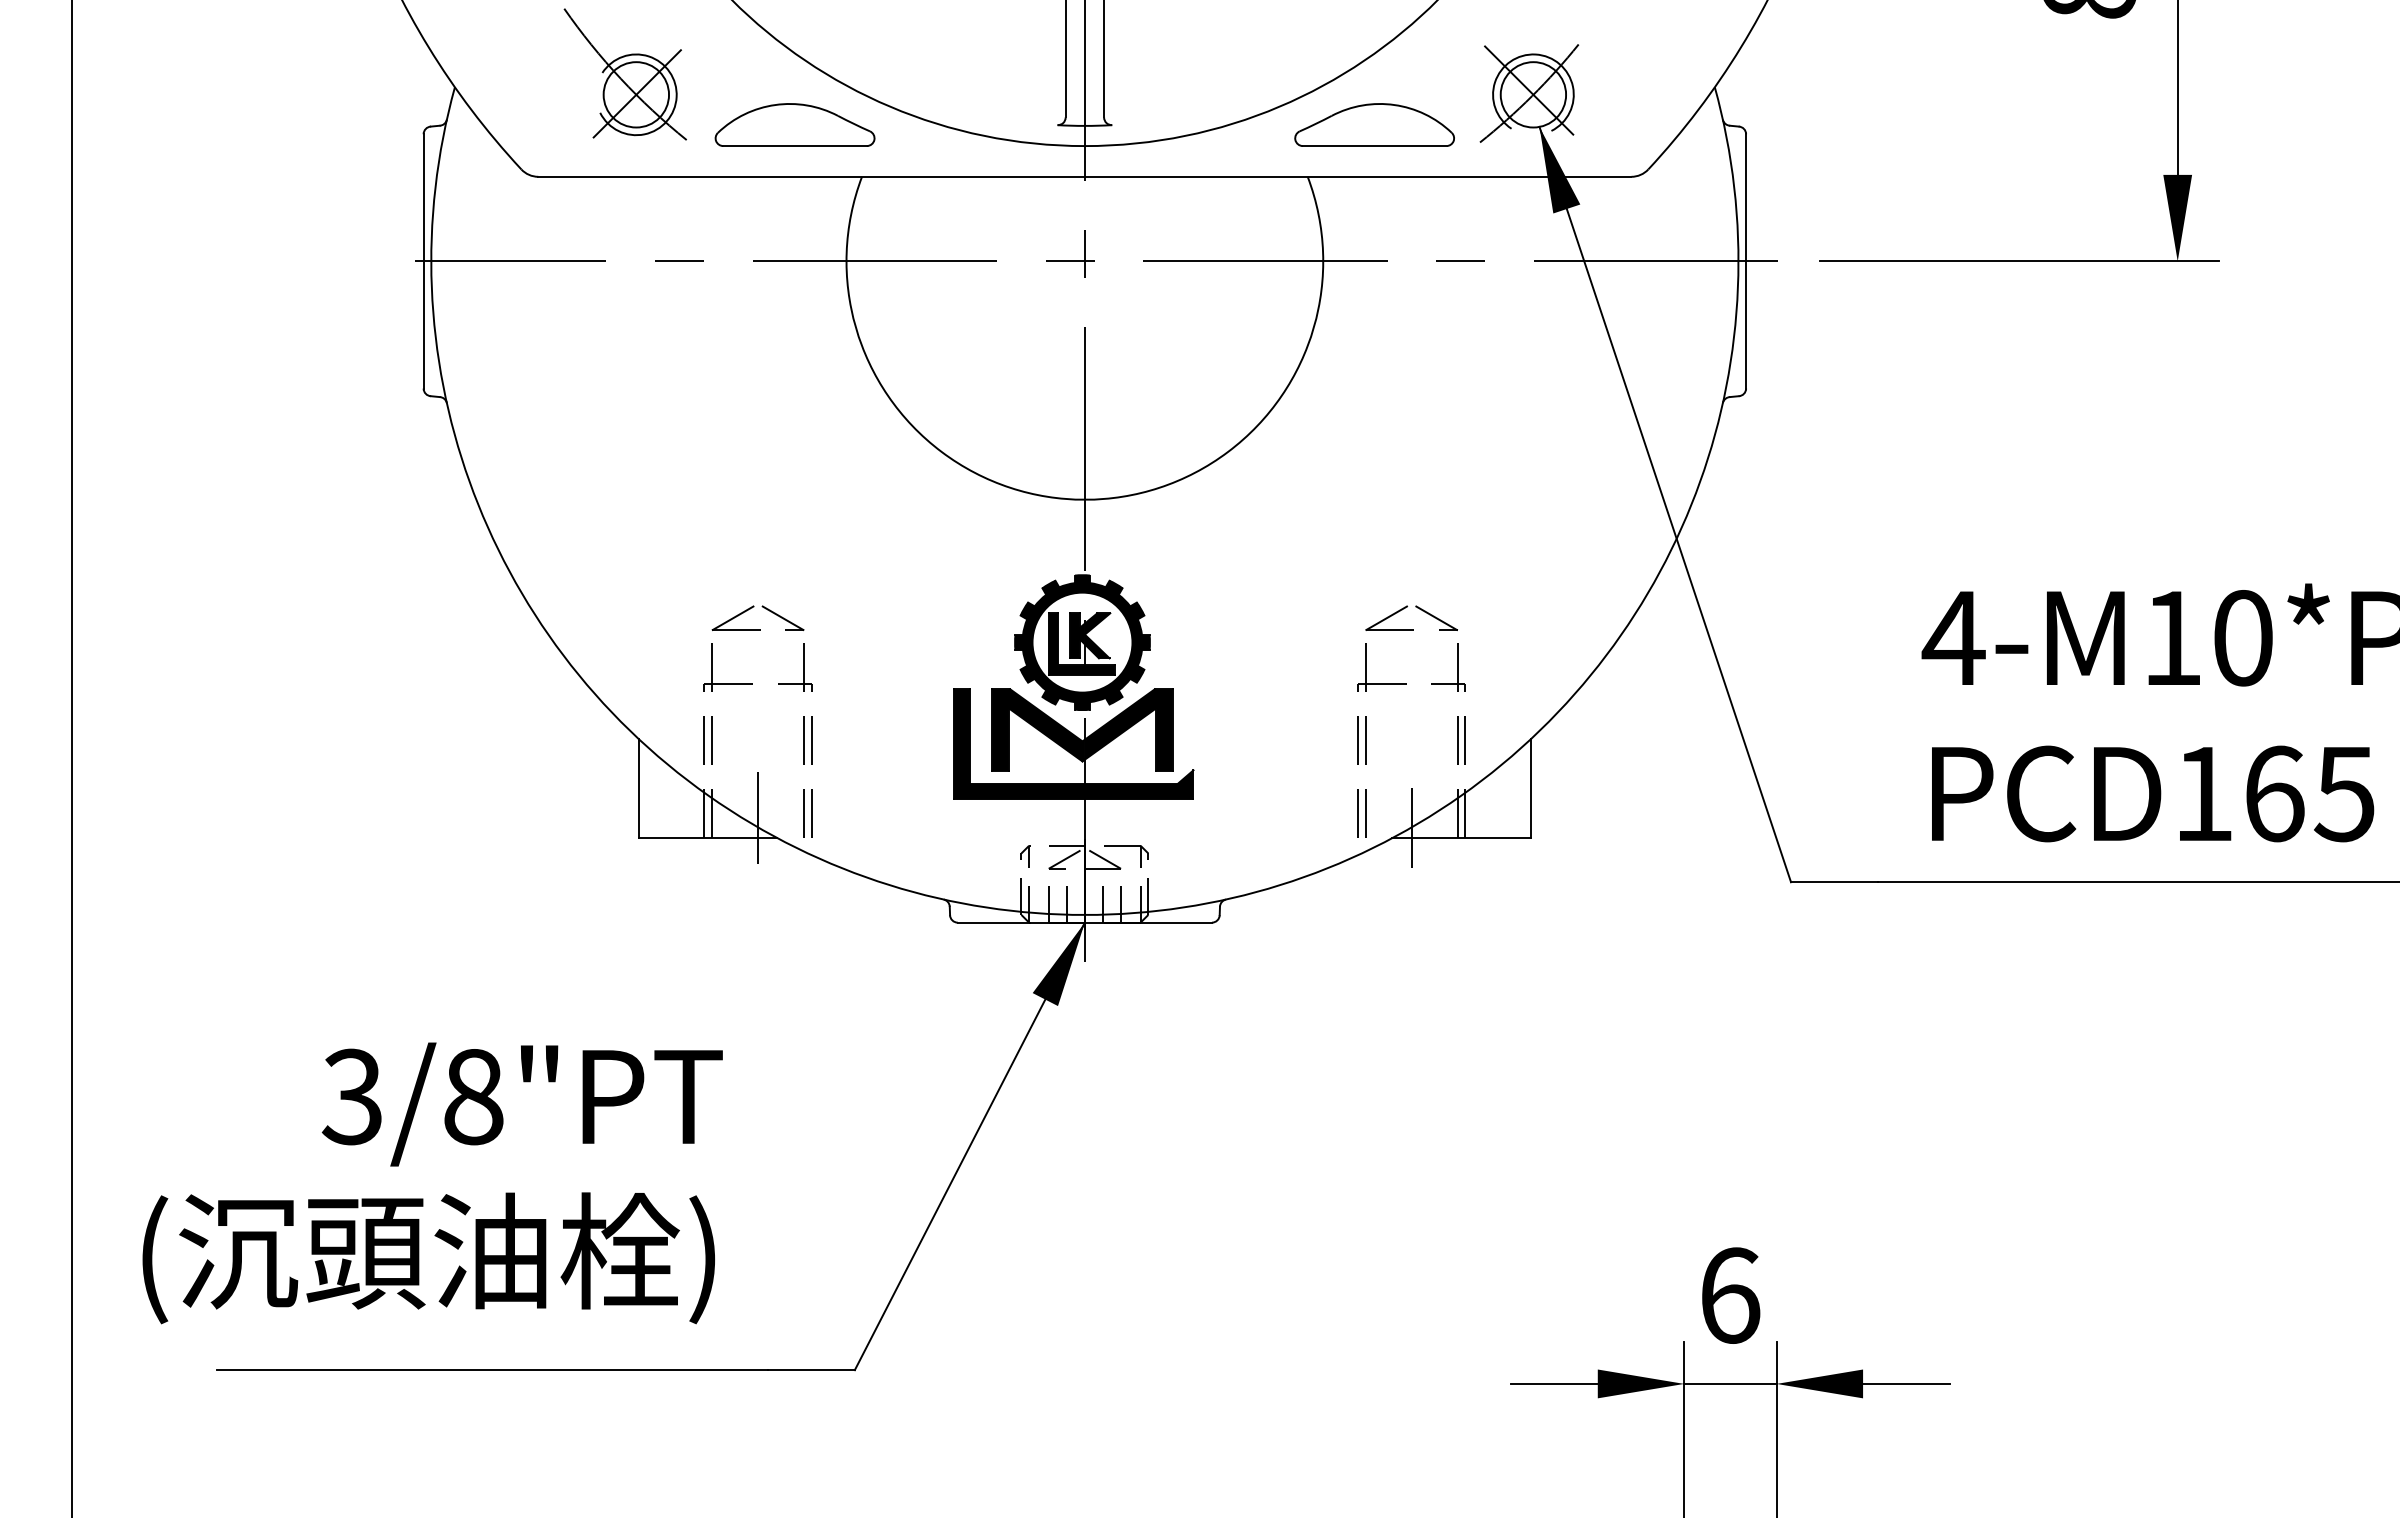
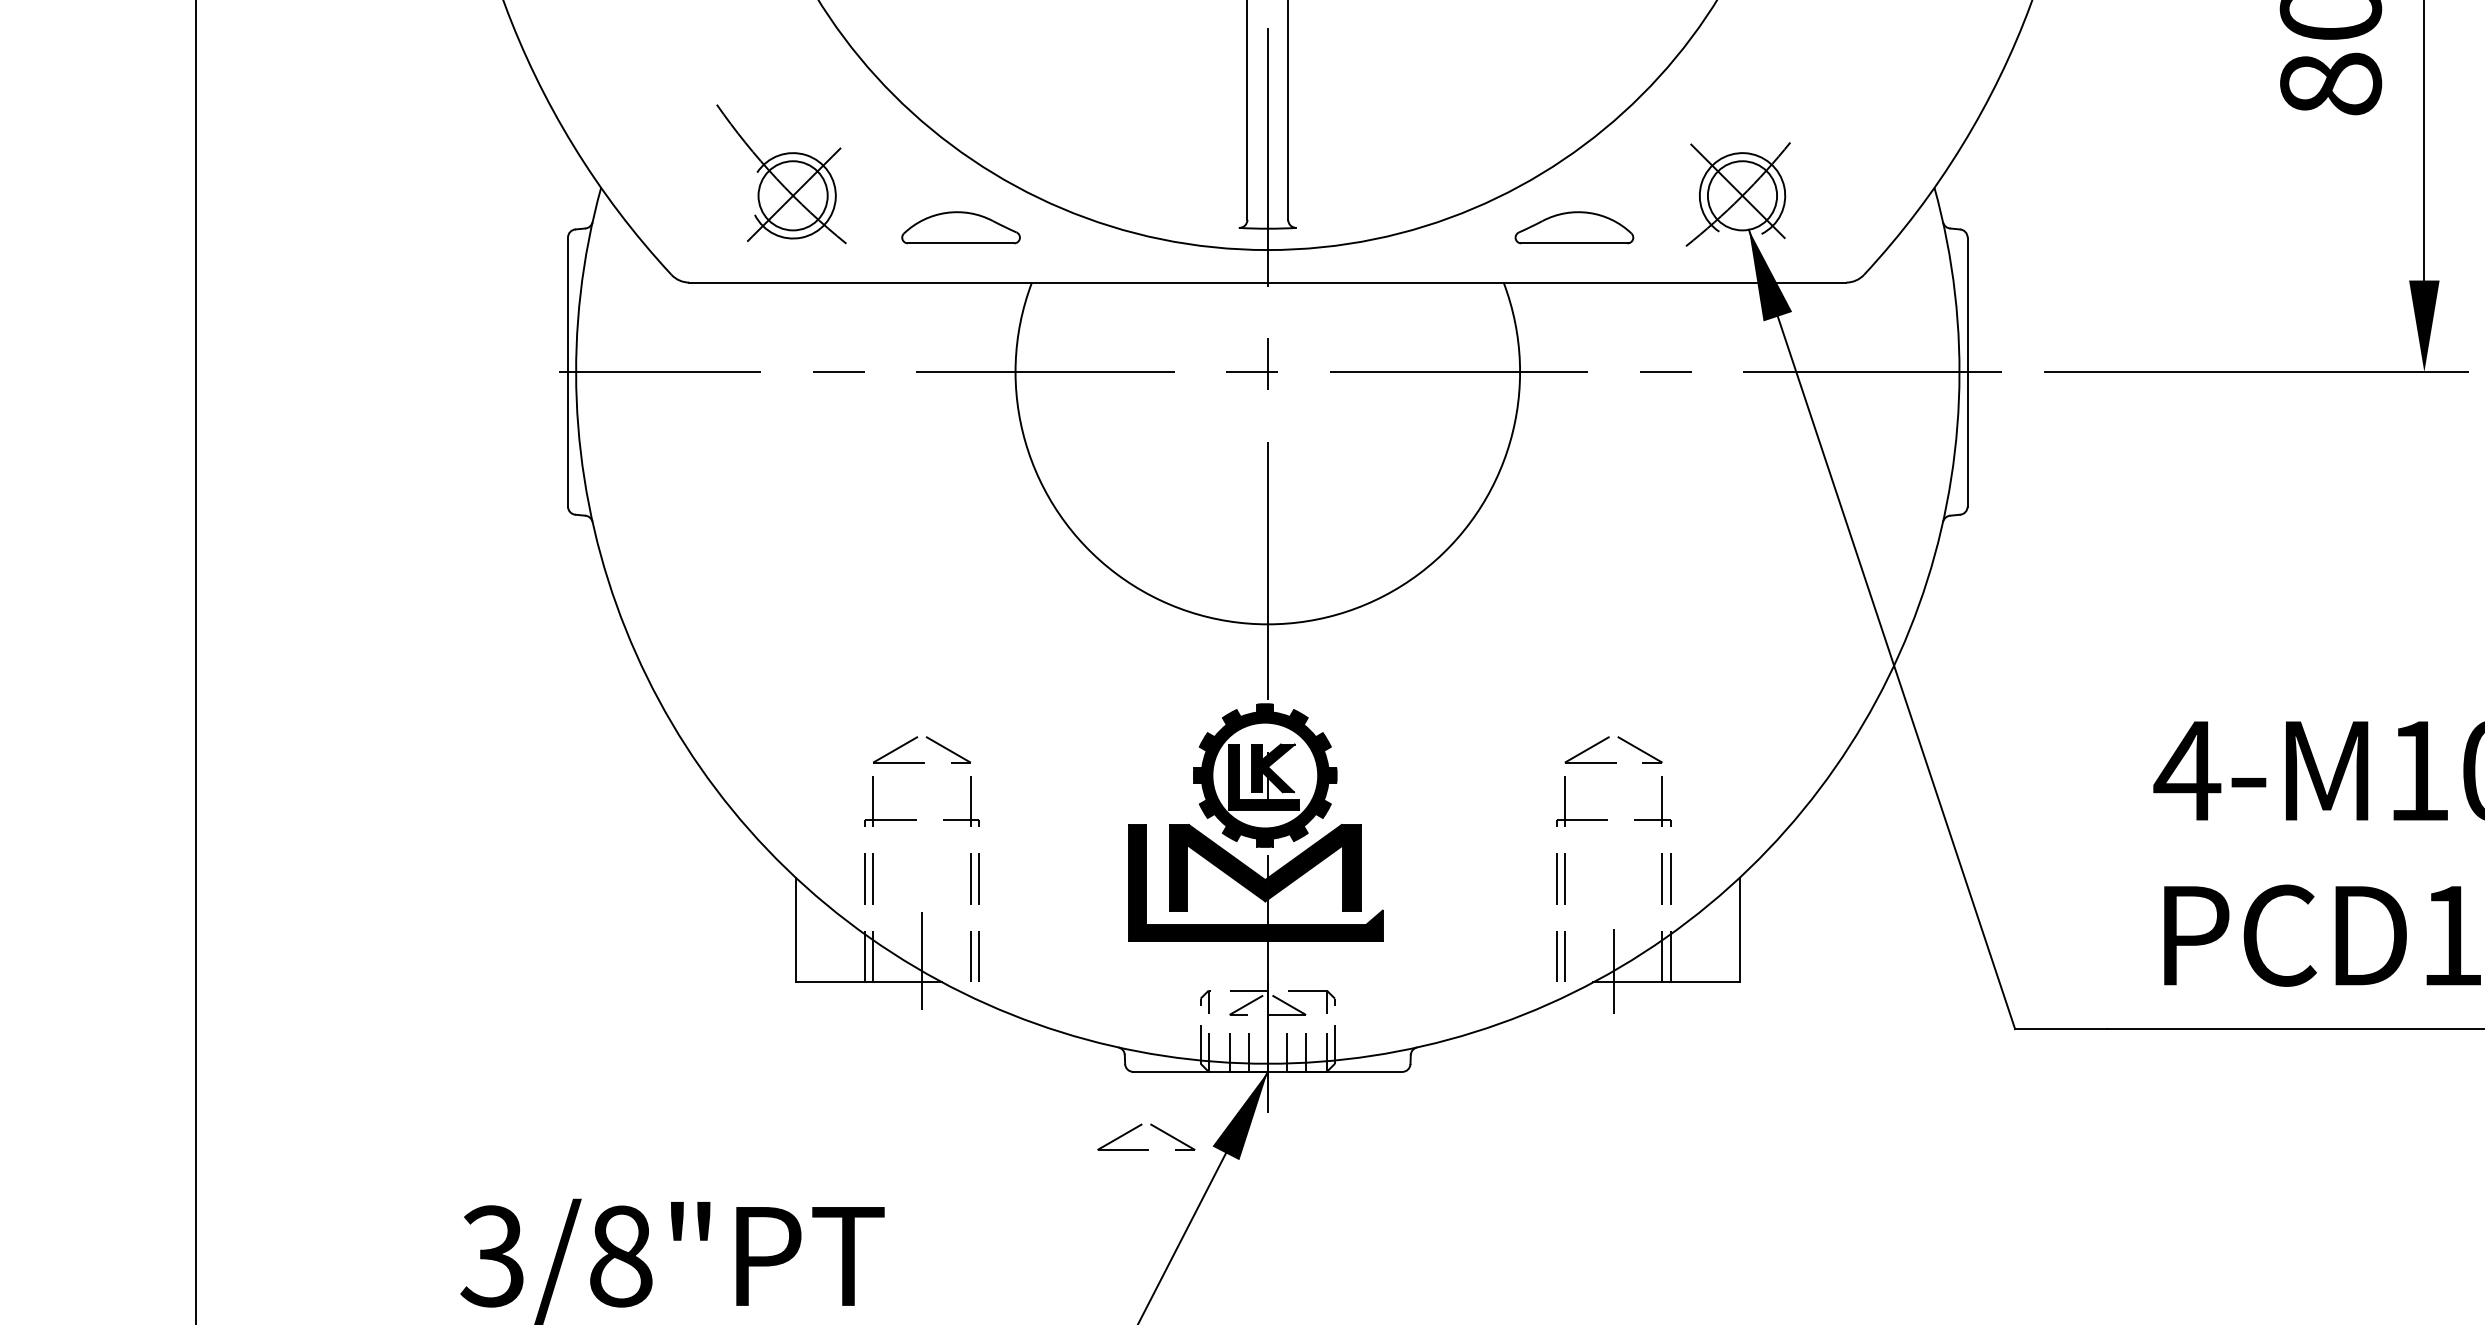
part: (794, 124) -> (960, 227), size x0.7
part: (1374, 124) -> (1574, 227), size x0.7
part: (964, 974) -> (1140, 1126), added

